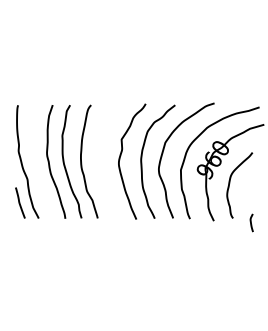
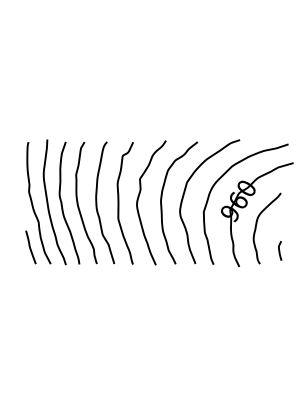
curve: (36, 161) -> (48, 202), added
curve: (102, 162) -> (119, 203), added
curve: (252, 222) -> (280, 250), moved

